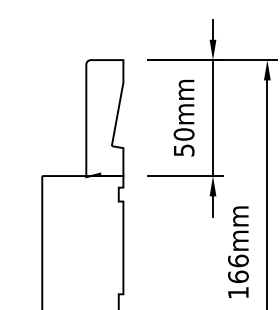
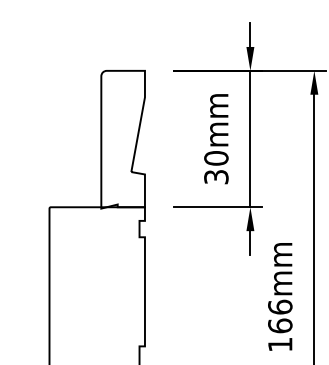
text: (183, 149) -> (215, 176), 50mm -> 30mm

